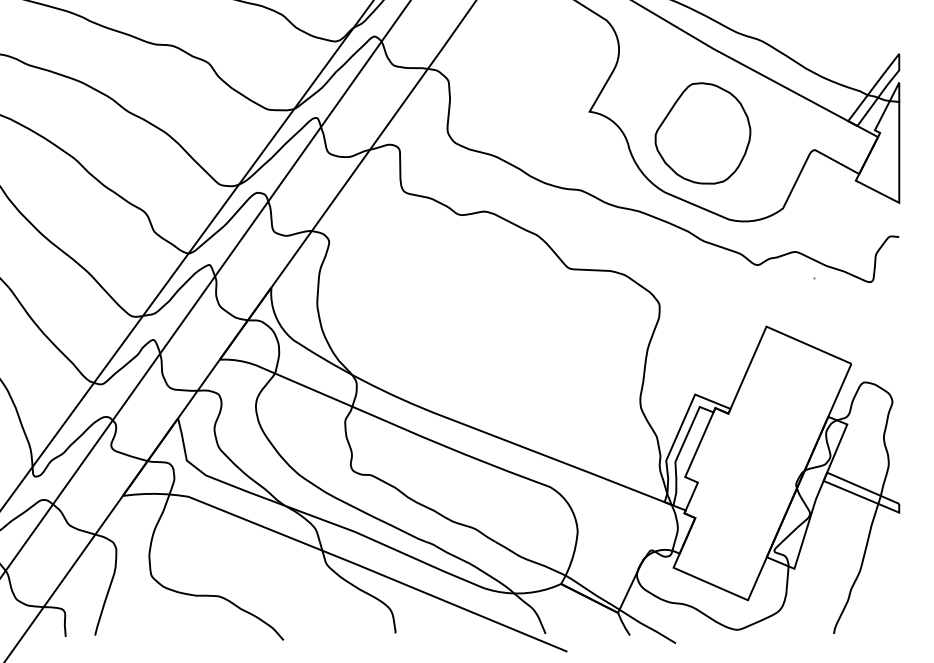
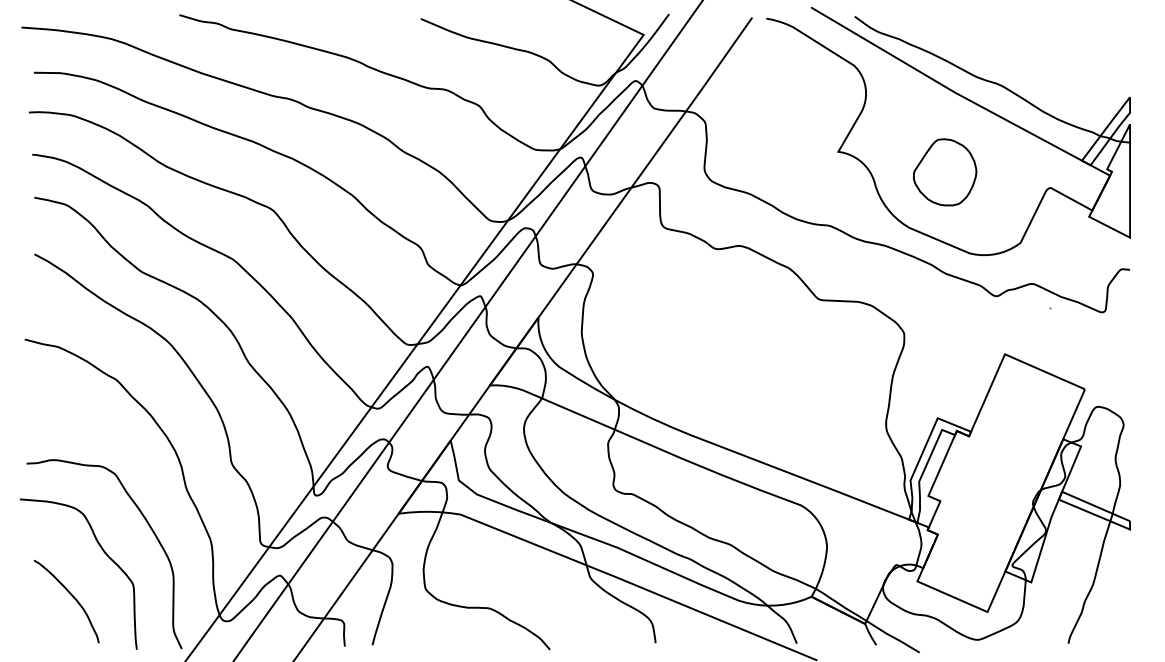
part: (702, 133) -> (944, 172), size x0.7

